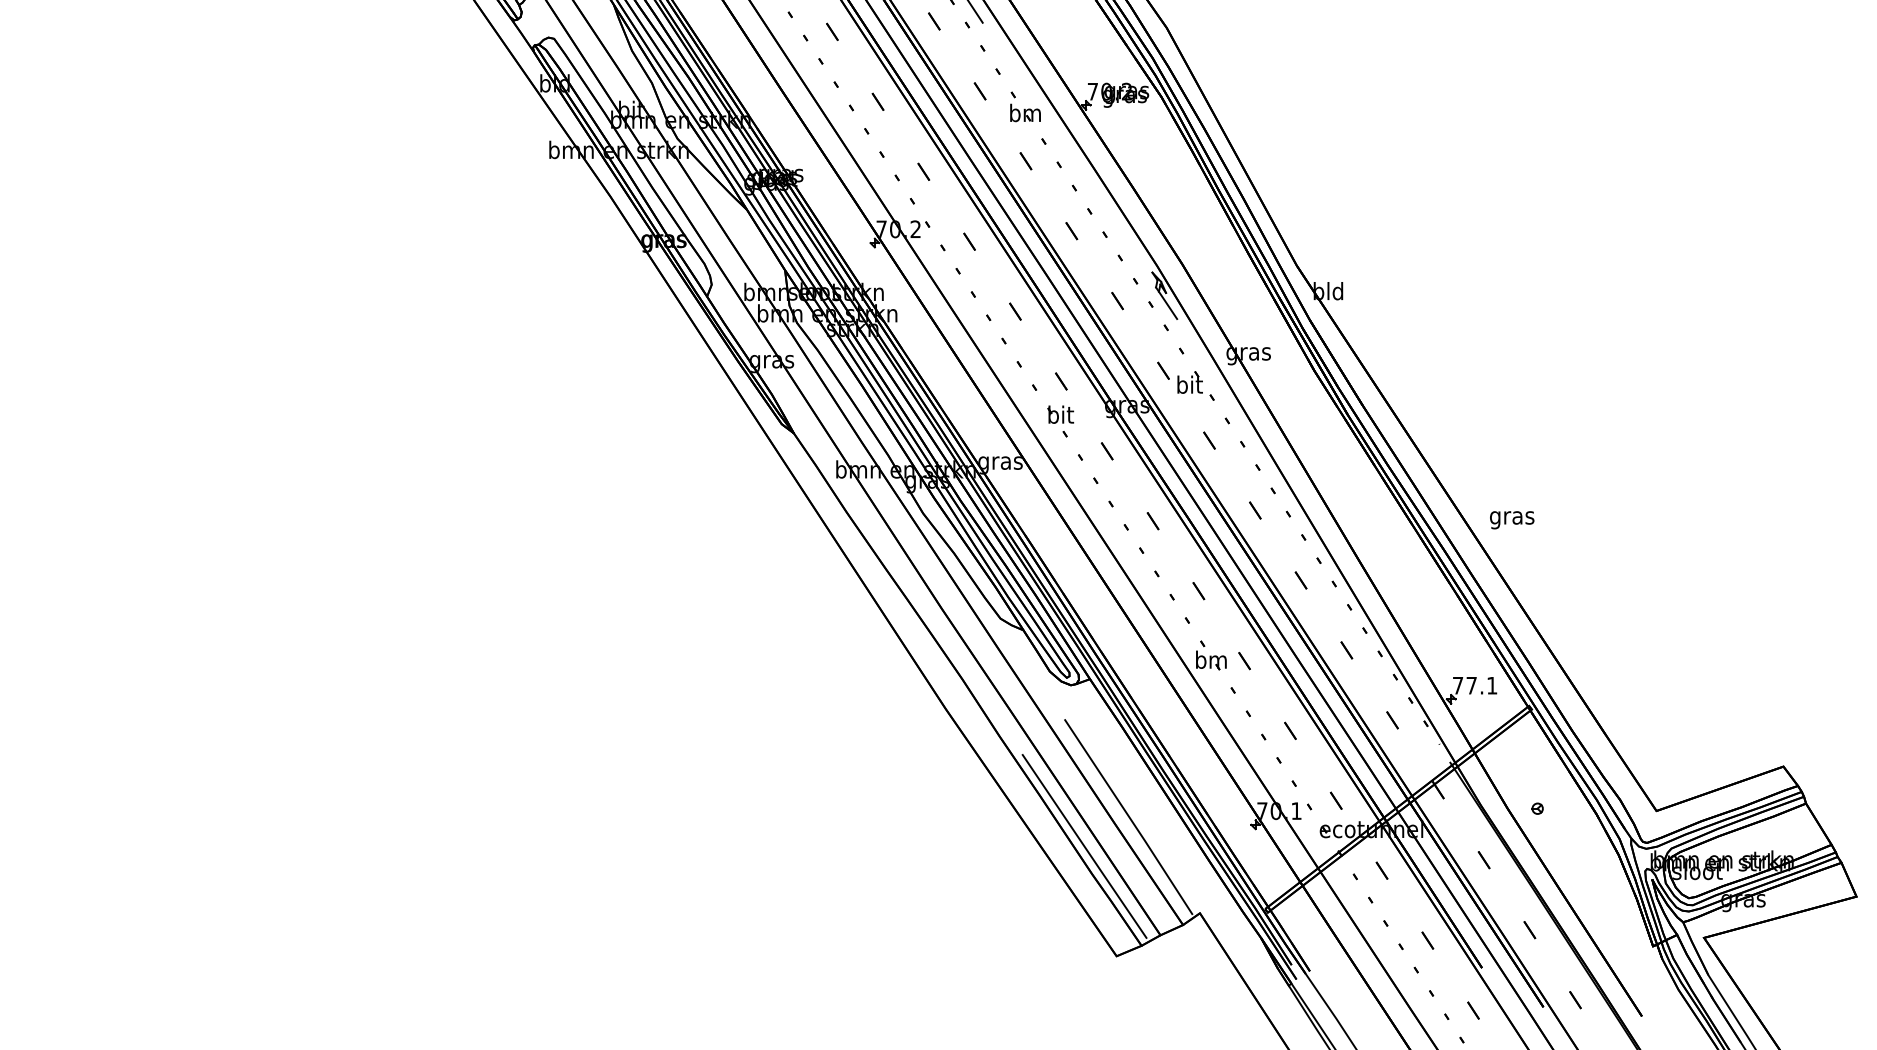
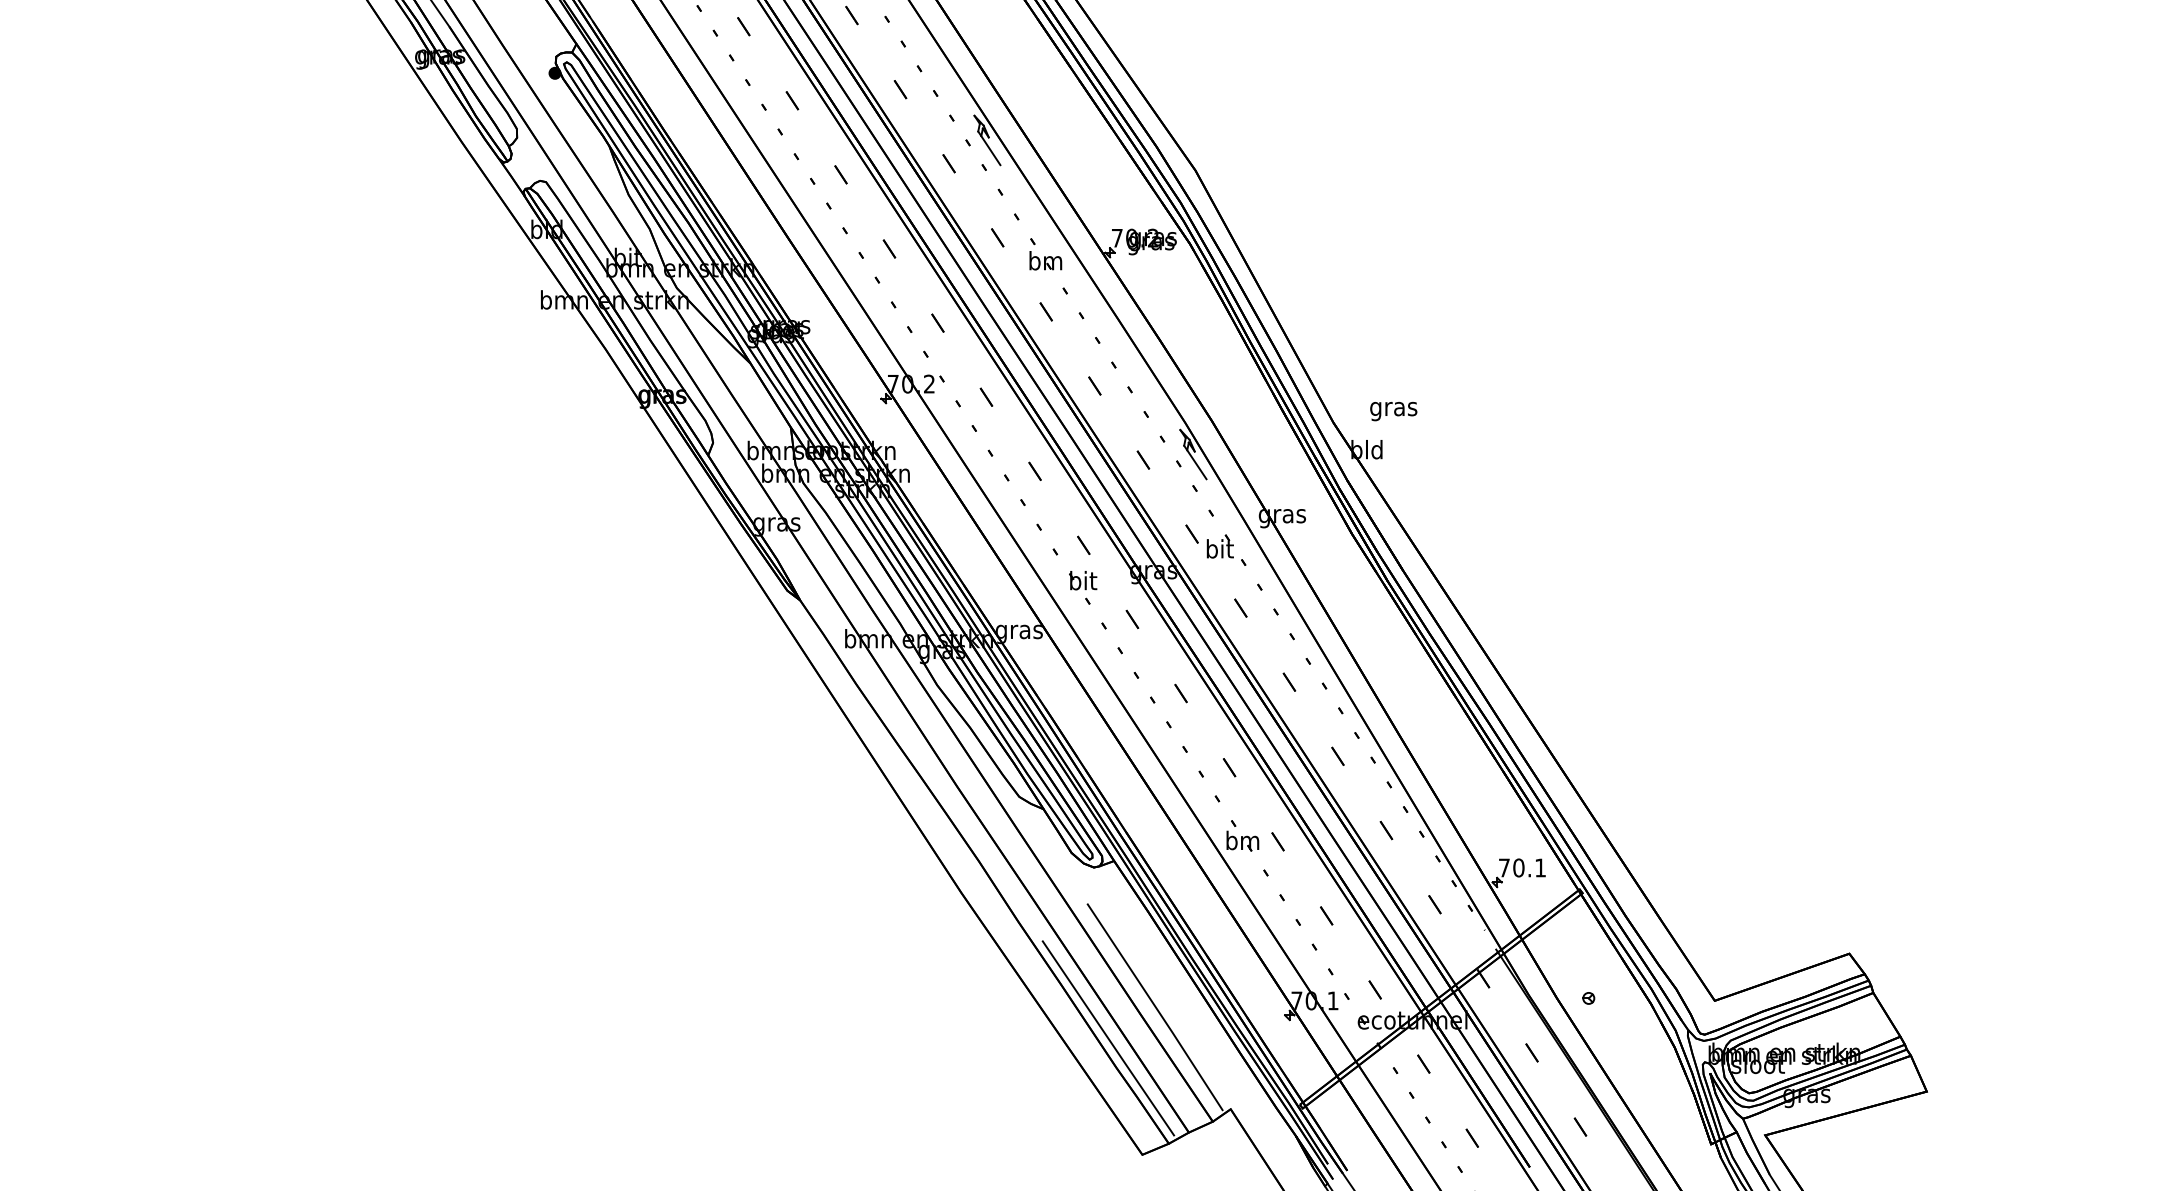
text: (1511, 520) -> (1393, 411), moved
text: (1471, 685) -> (1518, 867), 77.1 -> 70.1

